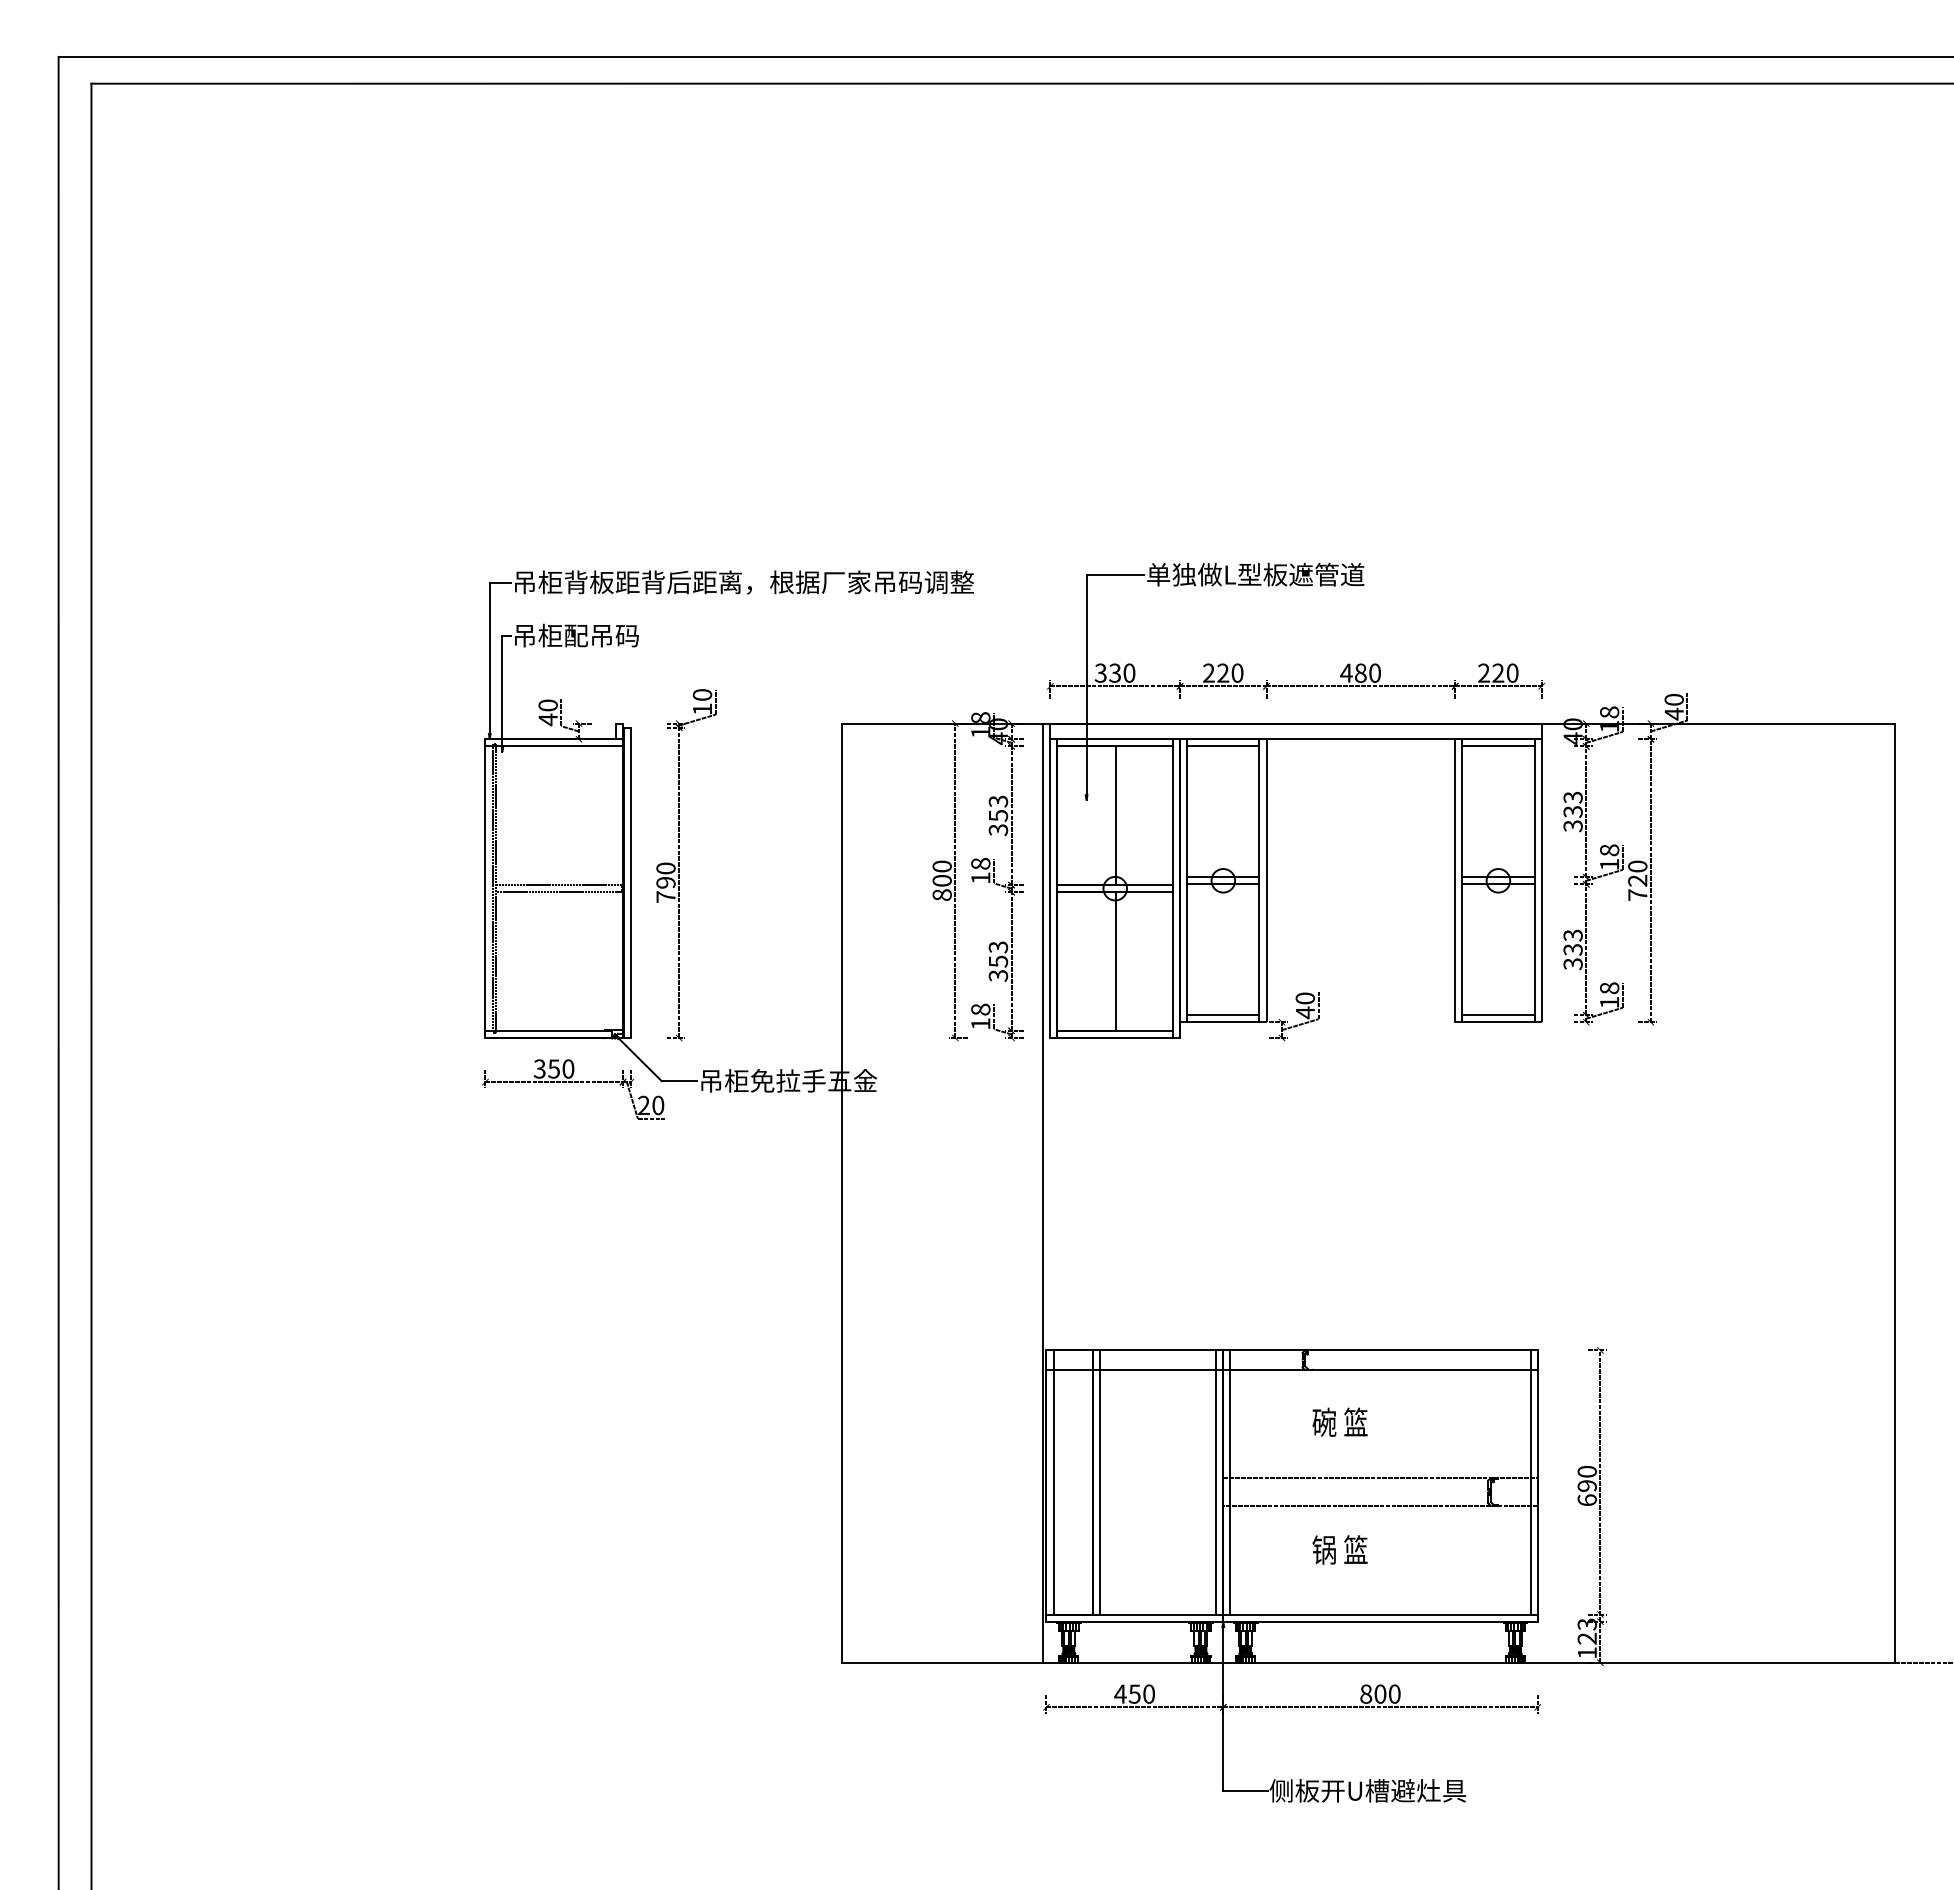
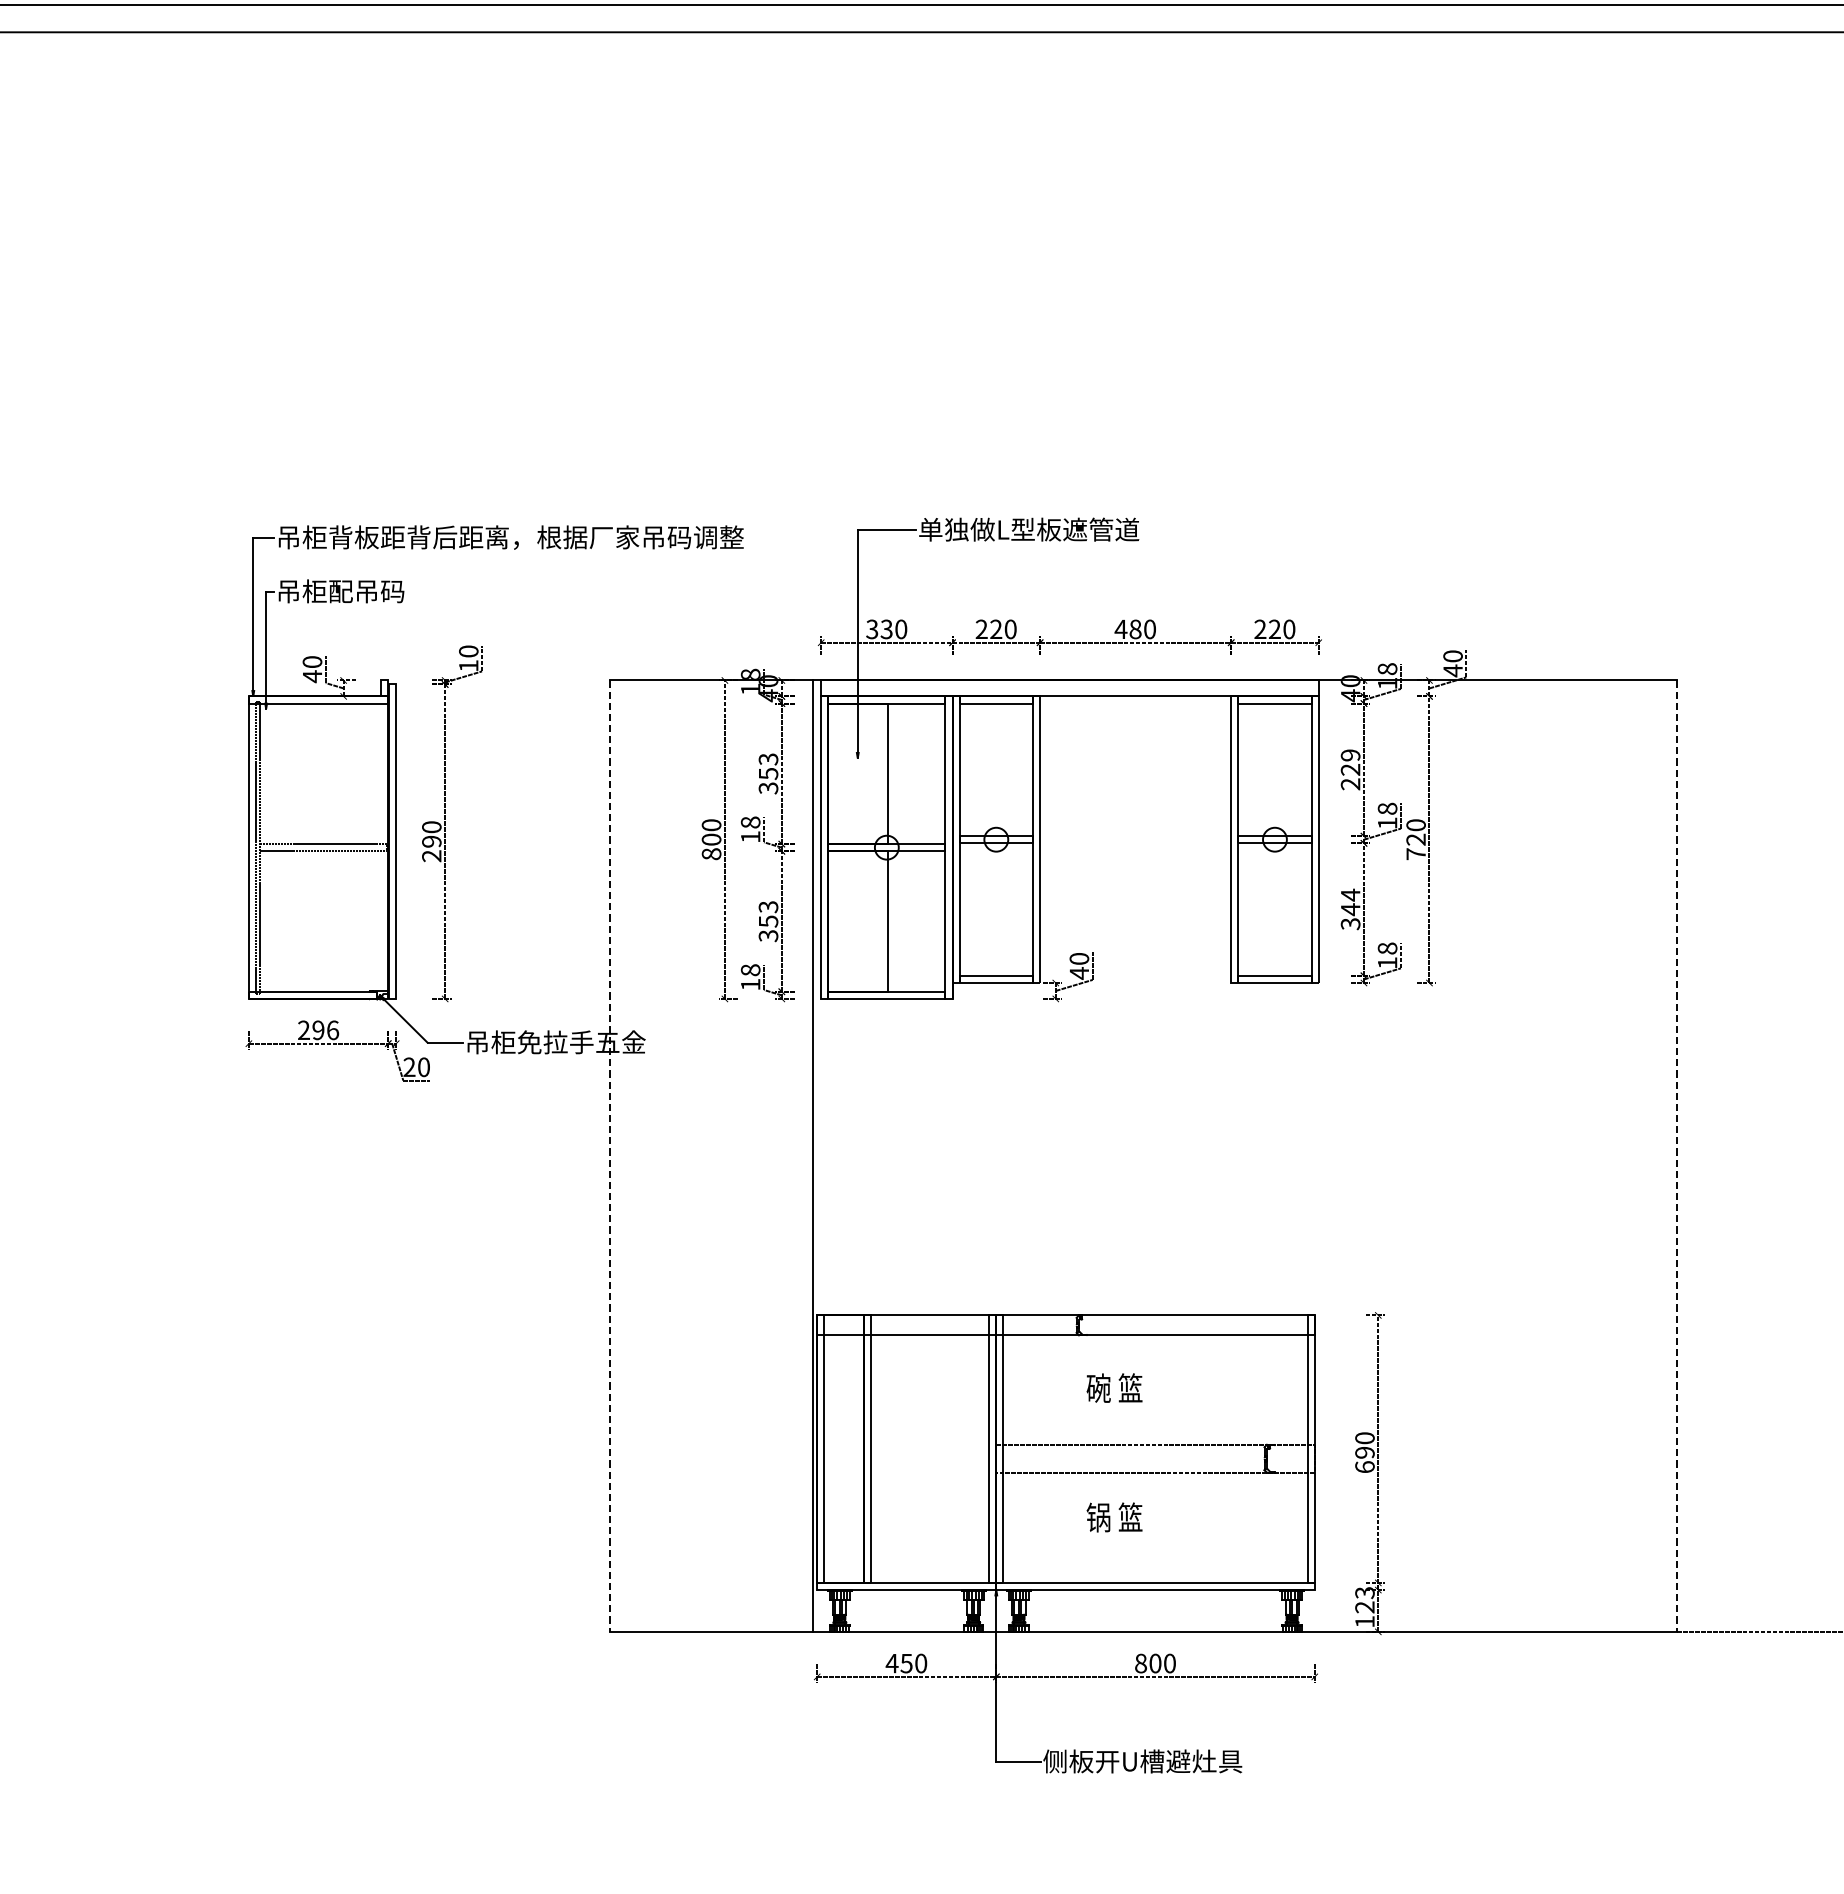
text: (1572, 811) -> (1350, 769), 333 -> 229
text: (665, 896) -> (431, 855), 790 -> 290
text: (1572, 942) -> (1350, 902), 333 -> 344
text: (553, 1068) -> (317, 1029), 350 -> 296
line: (842, 1193) -> (610, 1156), solid -> dashed
line: (1895, 1193) -> (1677, 1156), solid -> dashed

